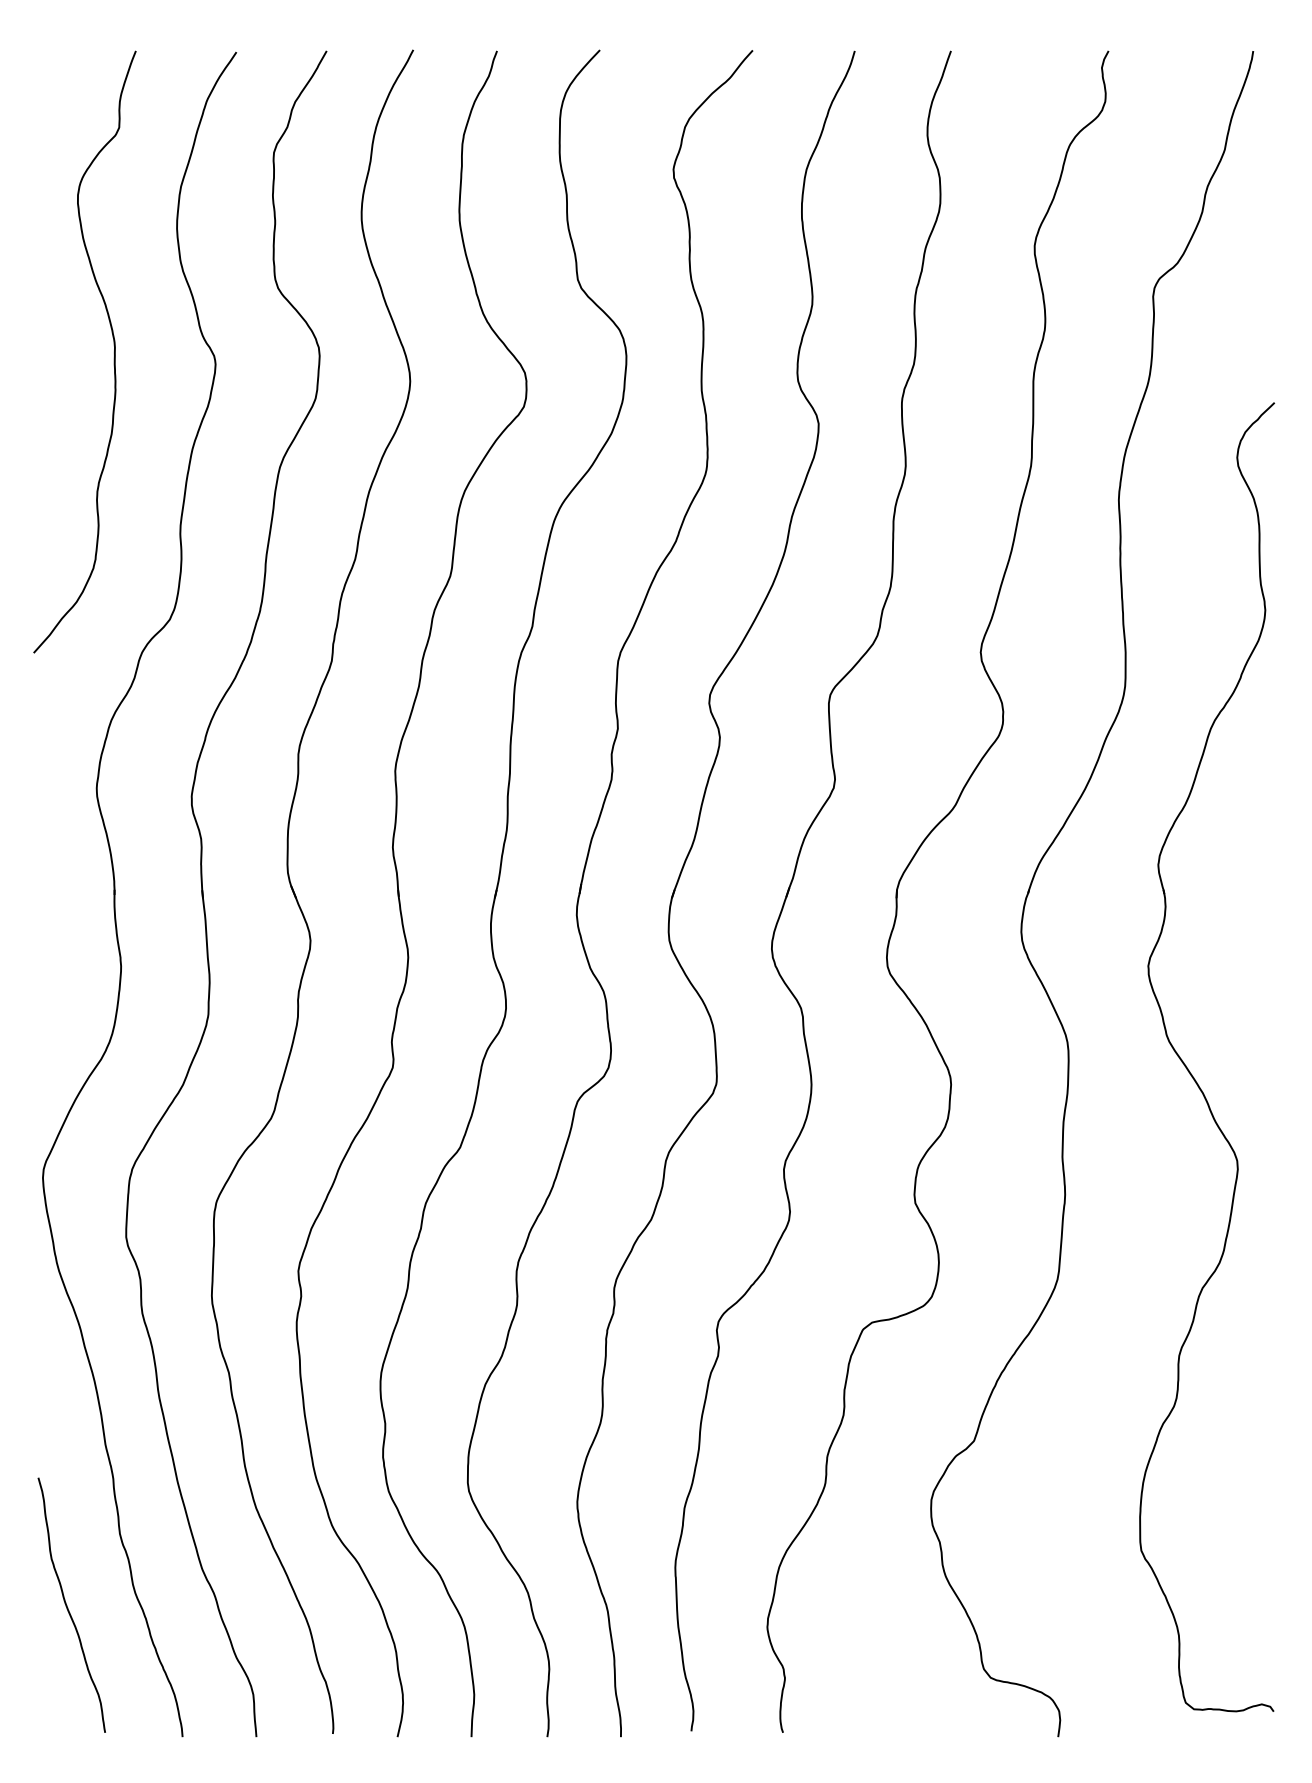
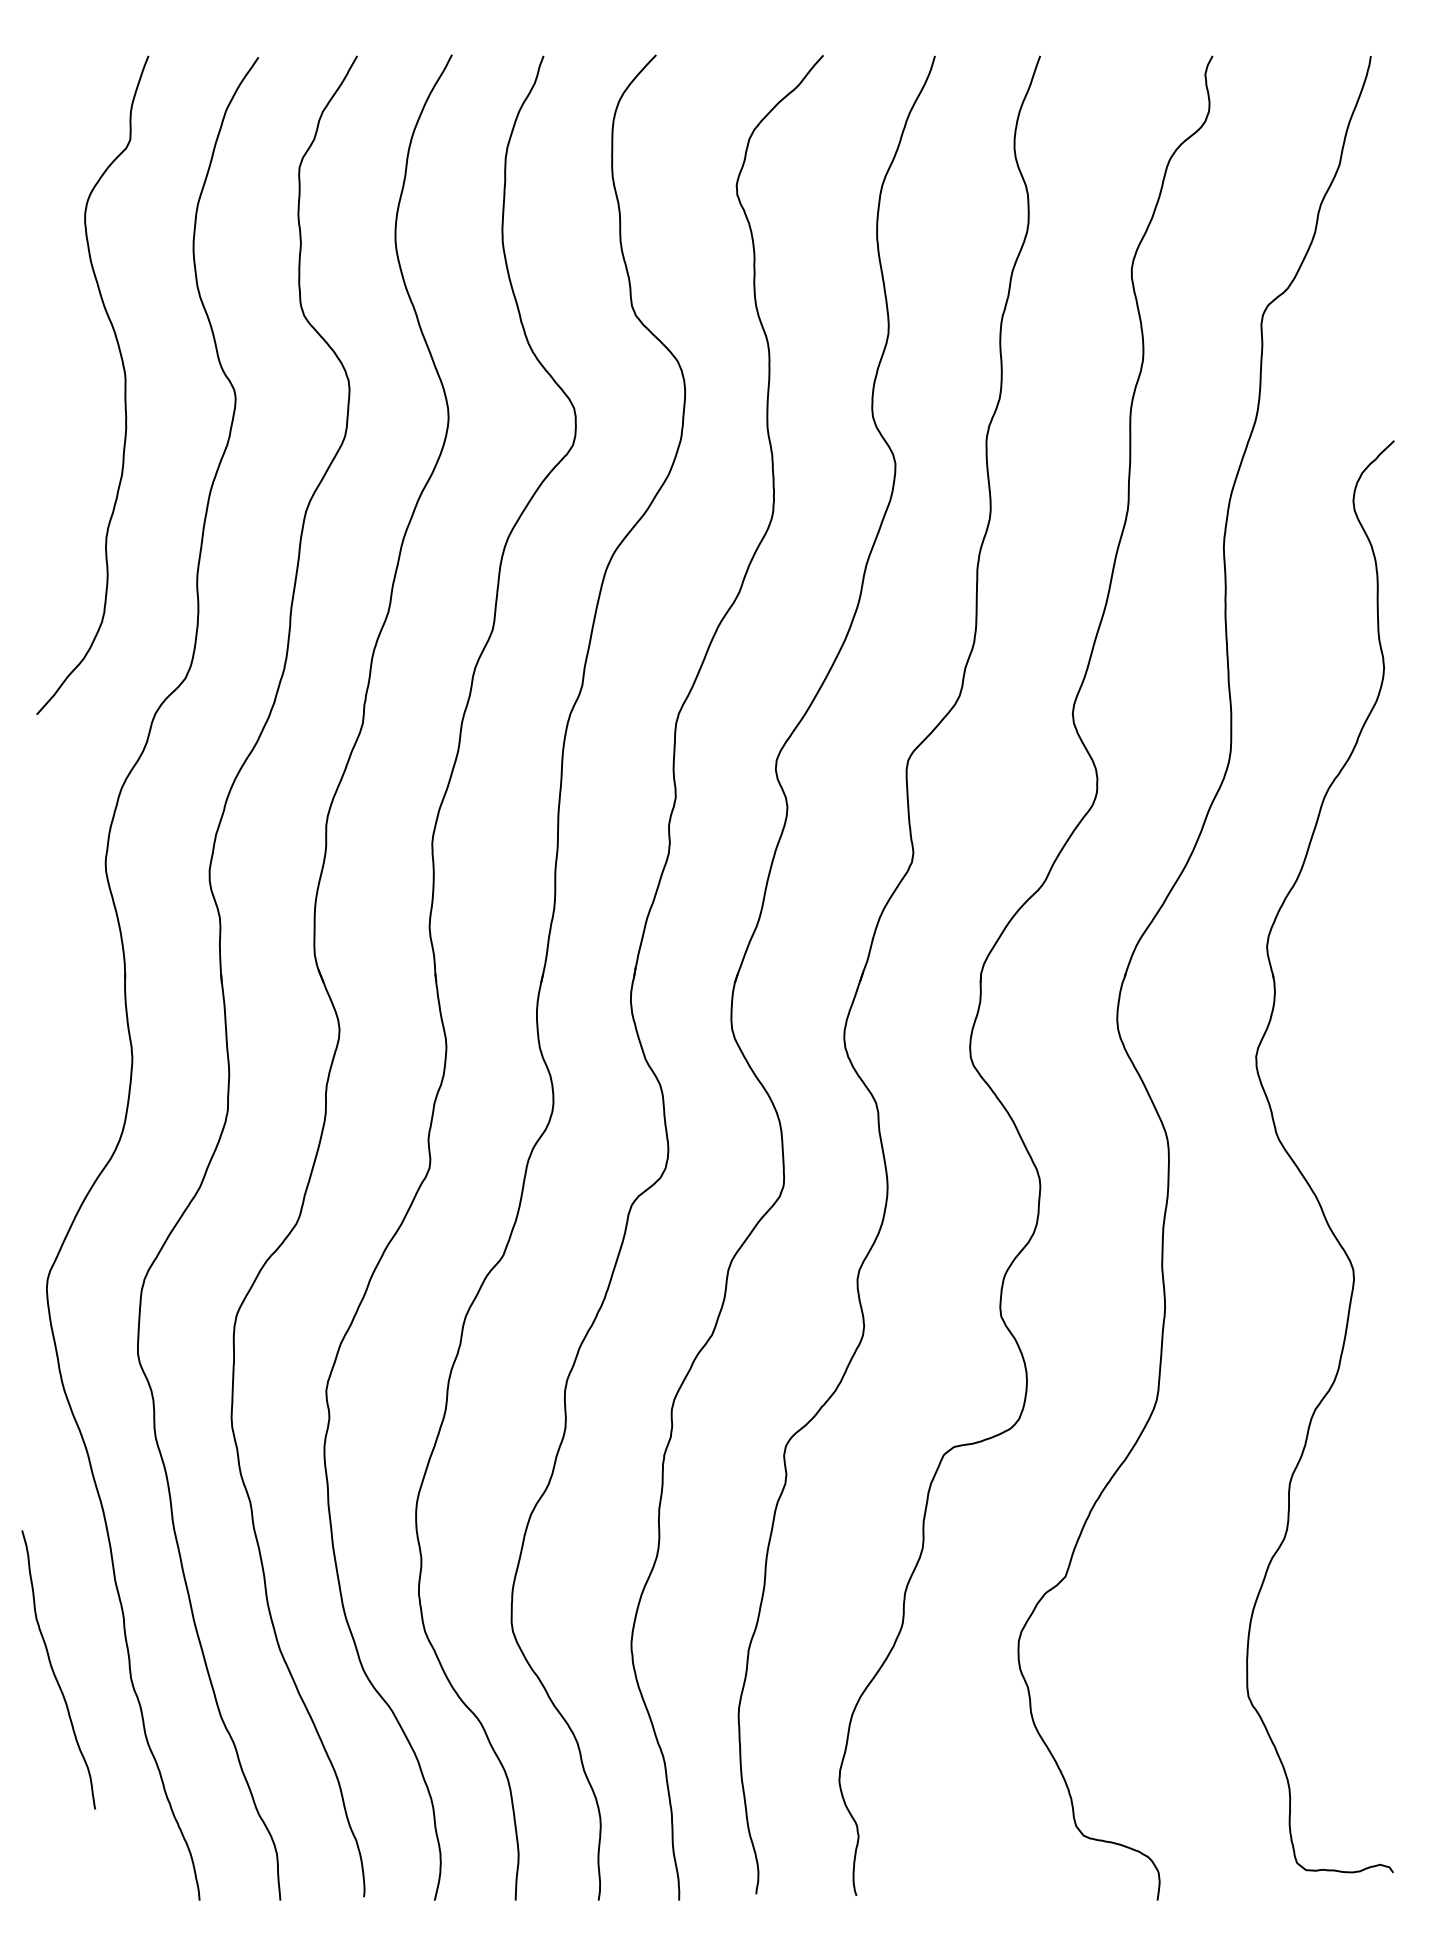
curve: (67, 1605) -> (53, 1670), moved

